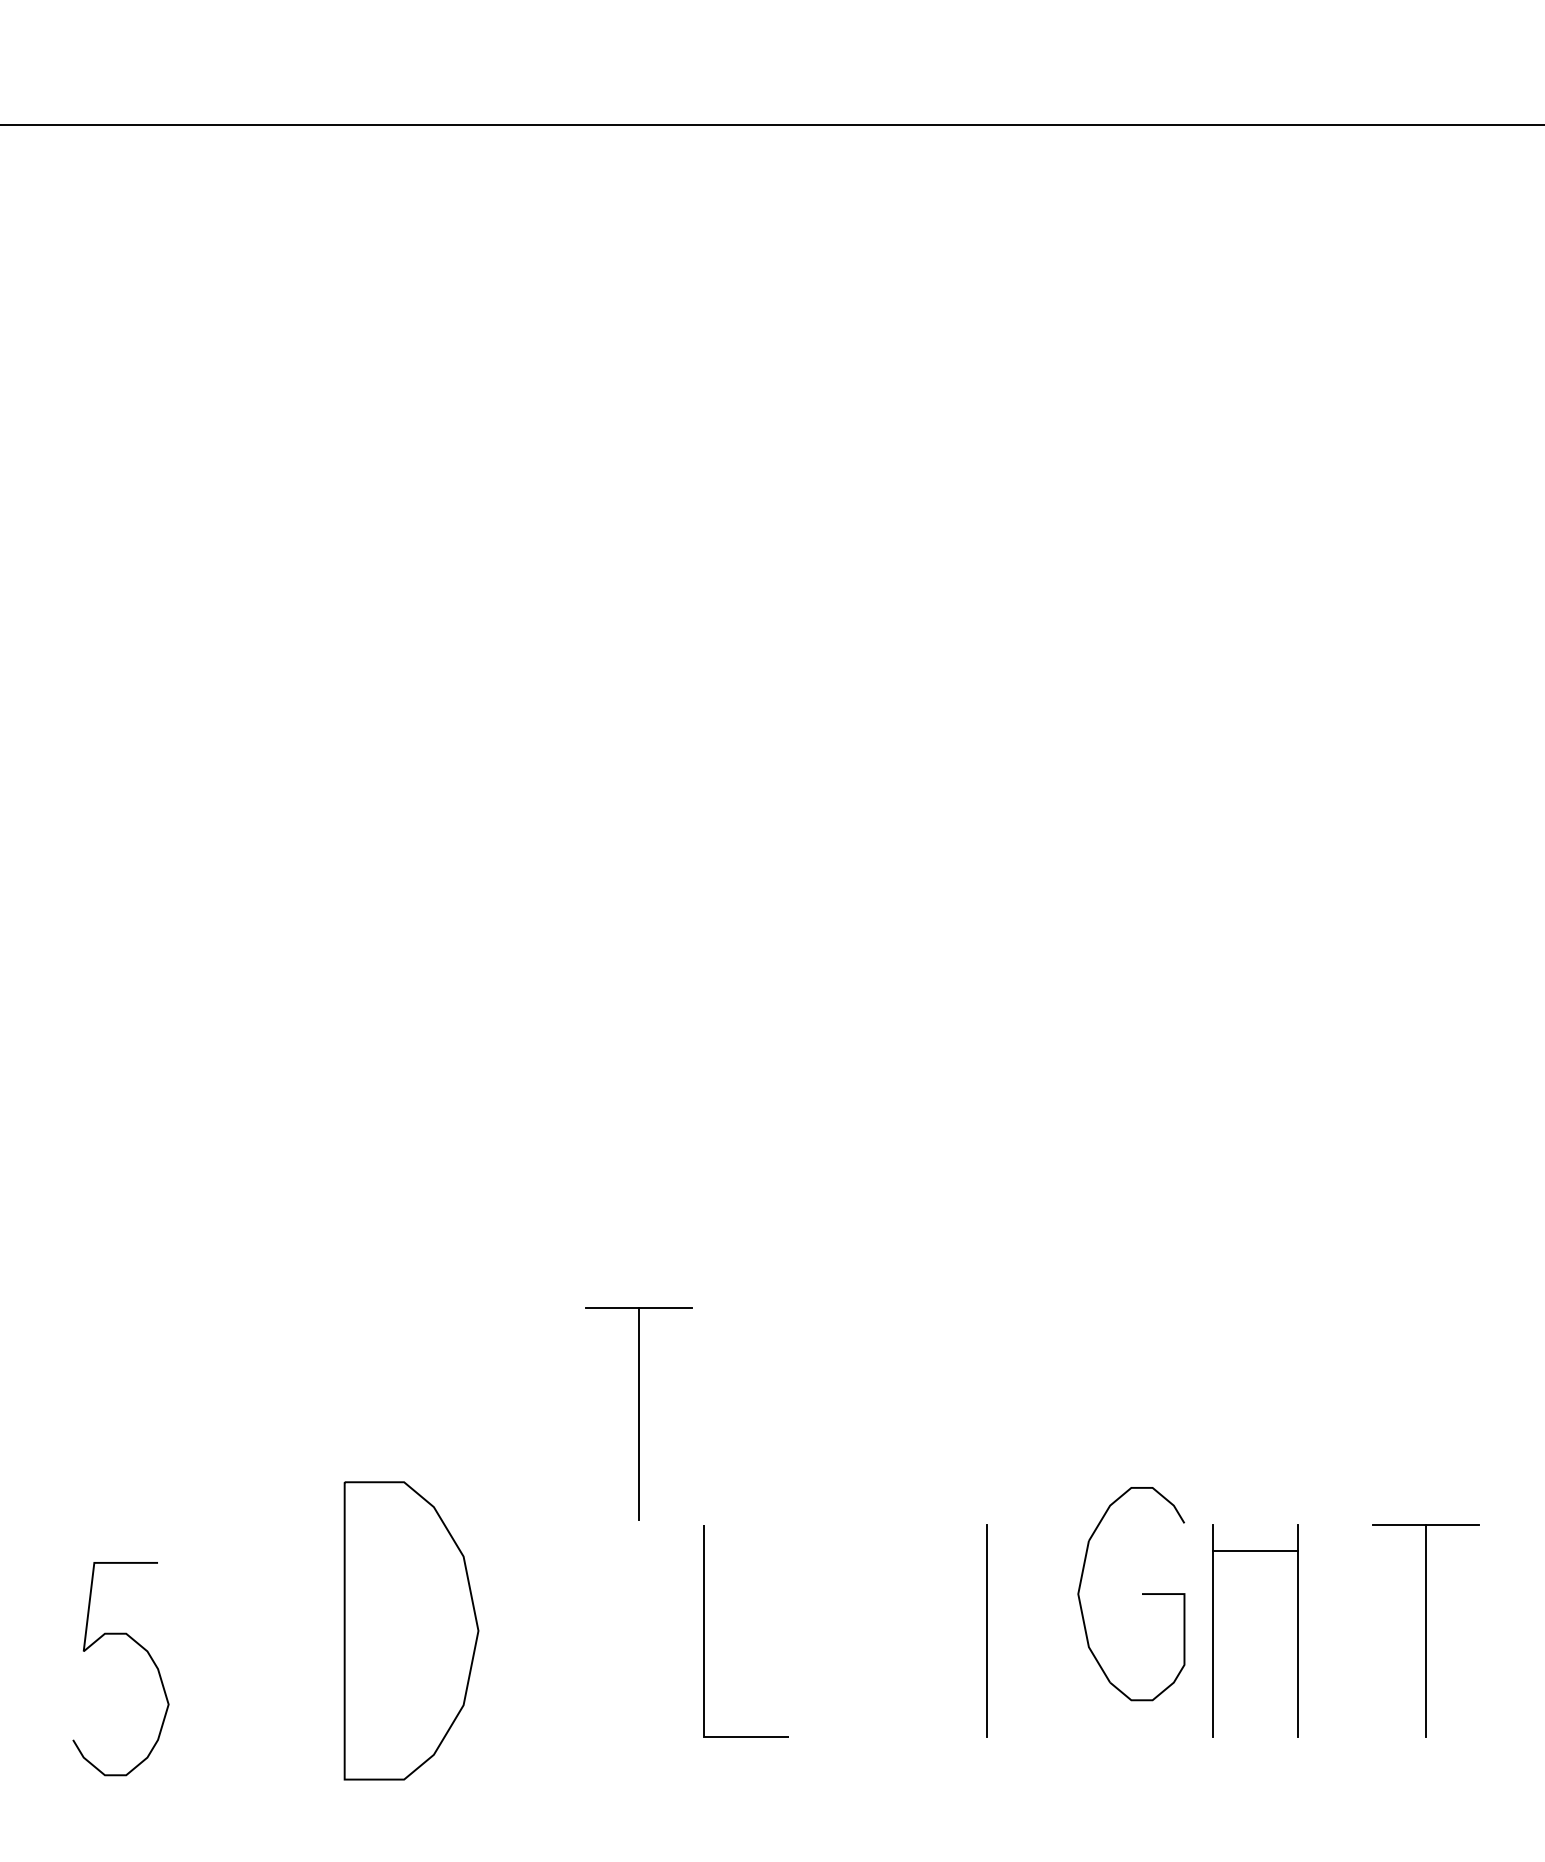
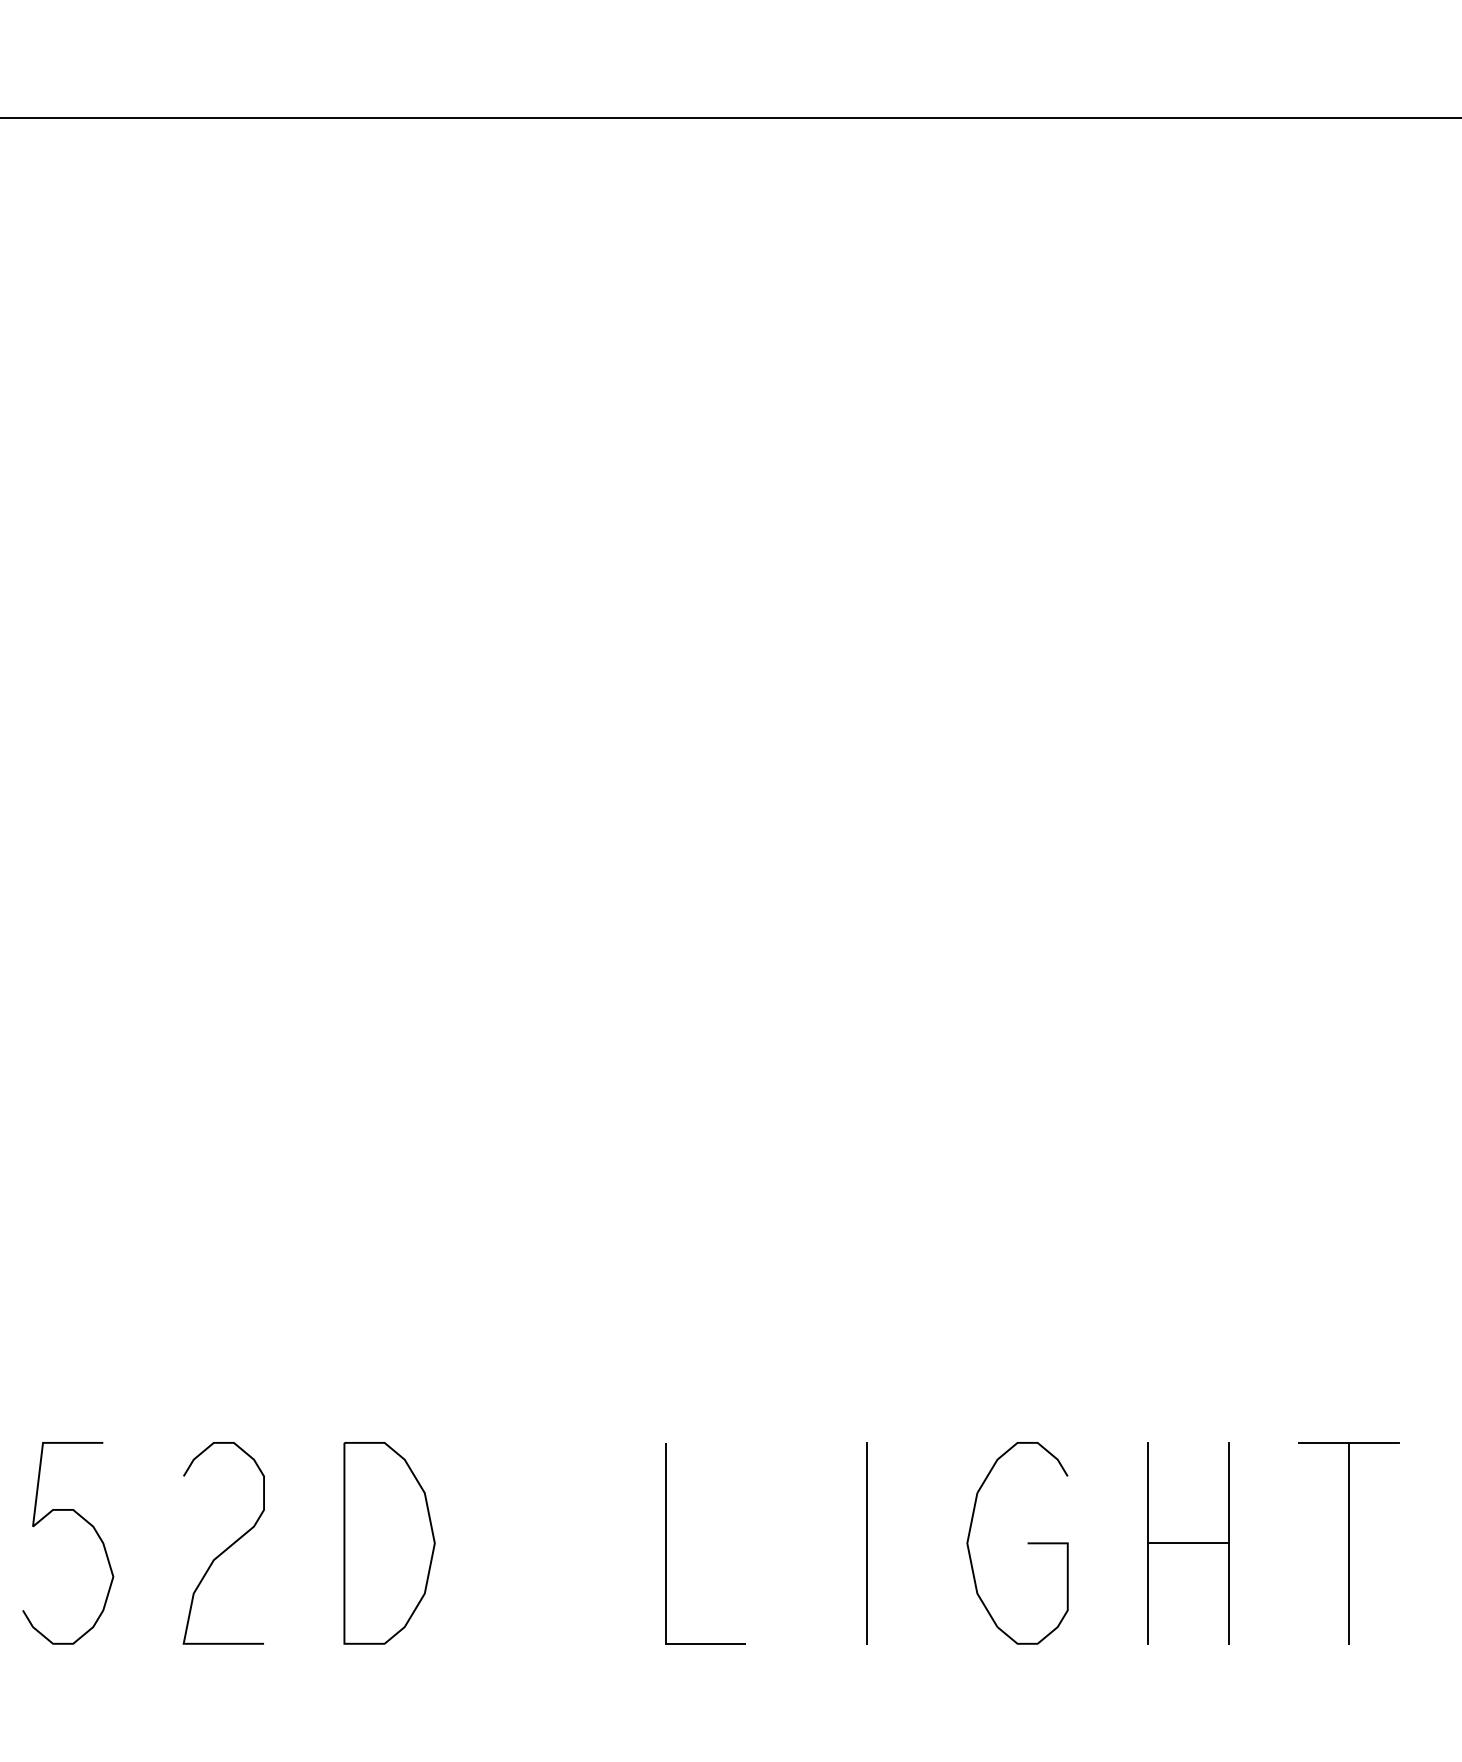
part: (638, 1413) -> (604, 1337), removed
line: (1255, 1551) -> (1187, 1543), moved
part: (1142, 1594) -> (1028, 1543), moved
line: (986, 1630) -> (866, 1542), moved
part: (411, 1631) -> (389, 1543), size x0.71
curve: (240, 1635) -> (227, 1547), added
curve: (139, 1646) -> (85, 1521), moved

